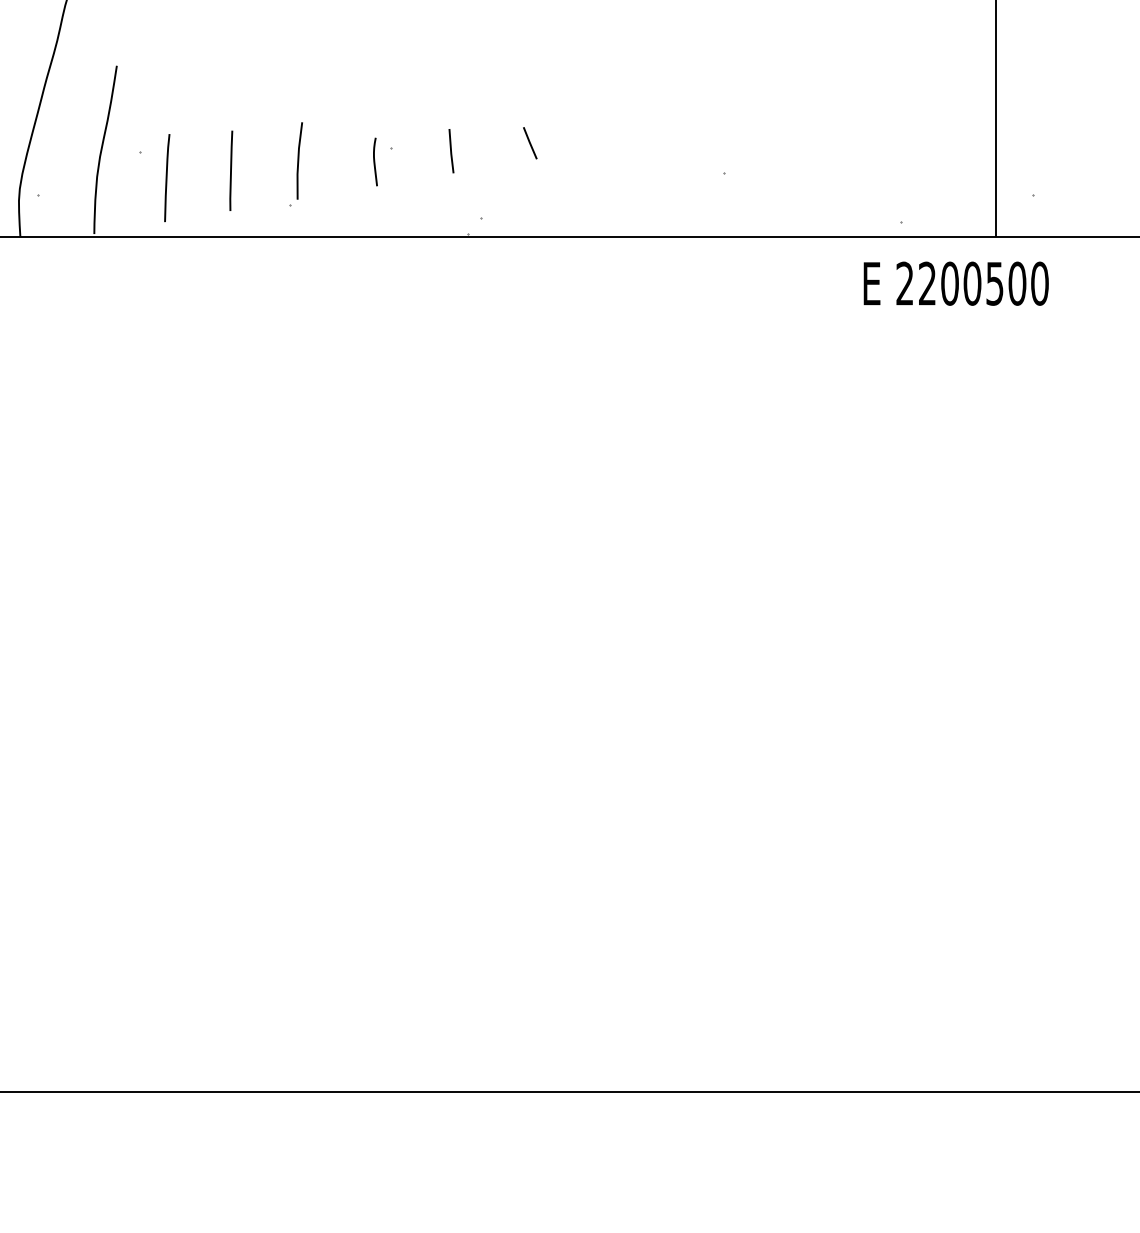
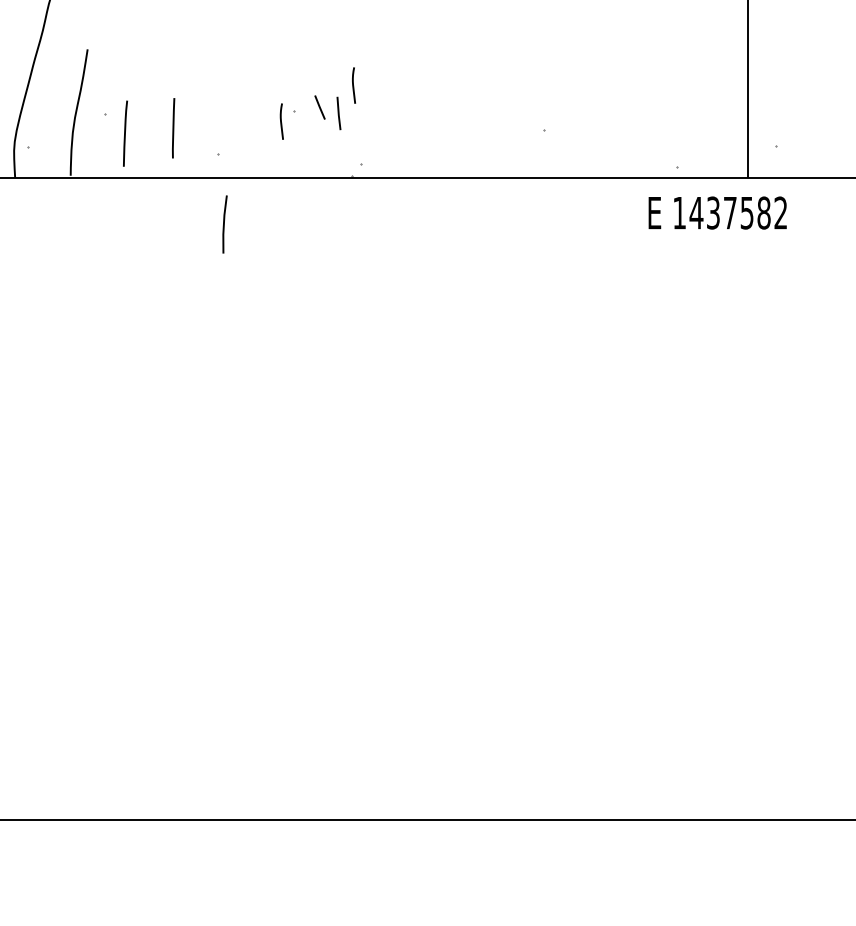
curve: (471, 113) -> (354, 85), added
line: (530, 143) -> (320, 107), moved
line: (299, 160) -> (224, 224), moved
text: (972, 283) -> (730, 212), 2200500 -> 1437582

